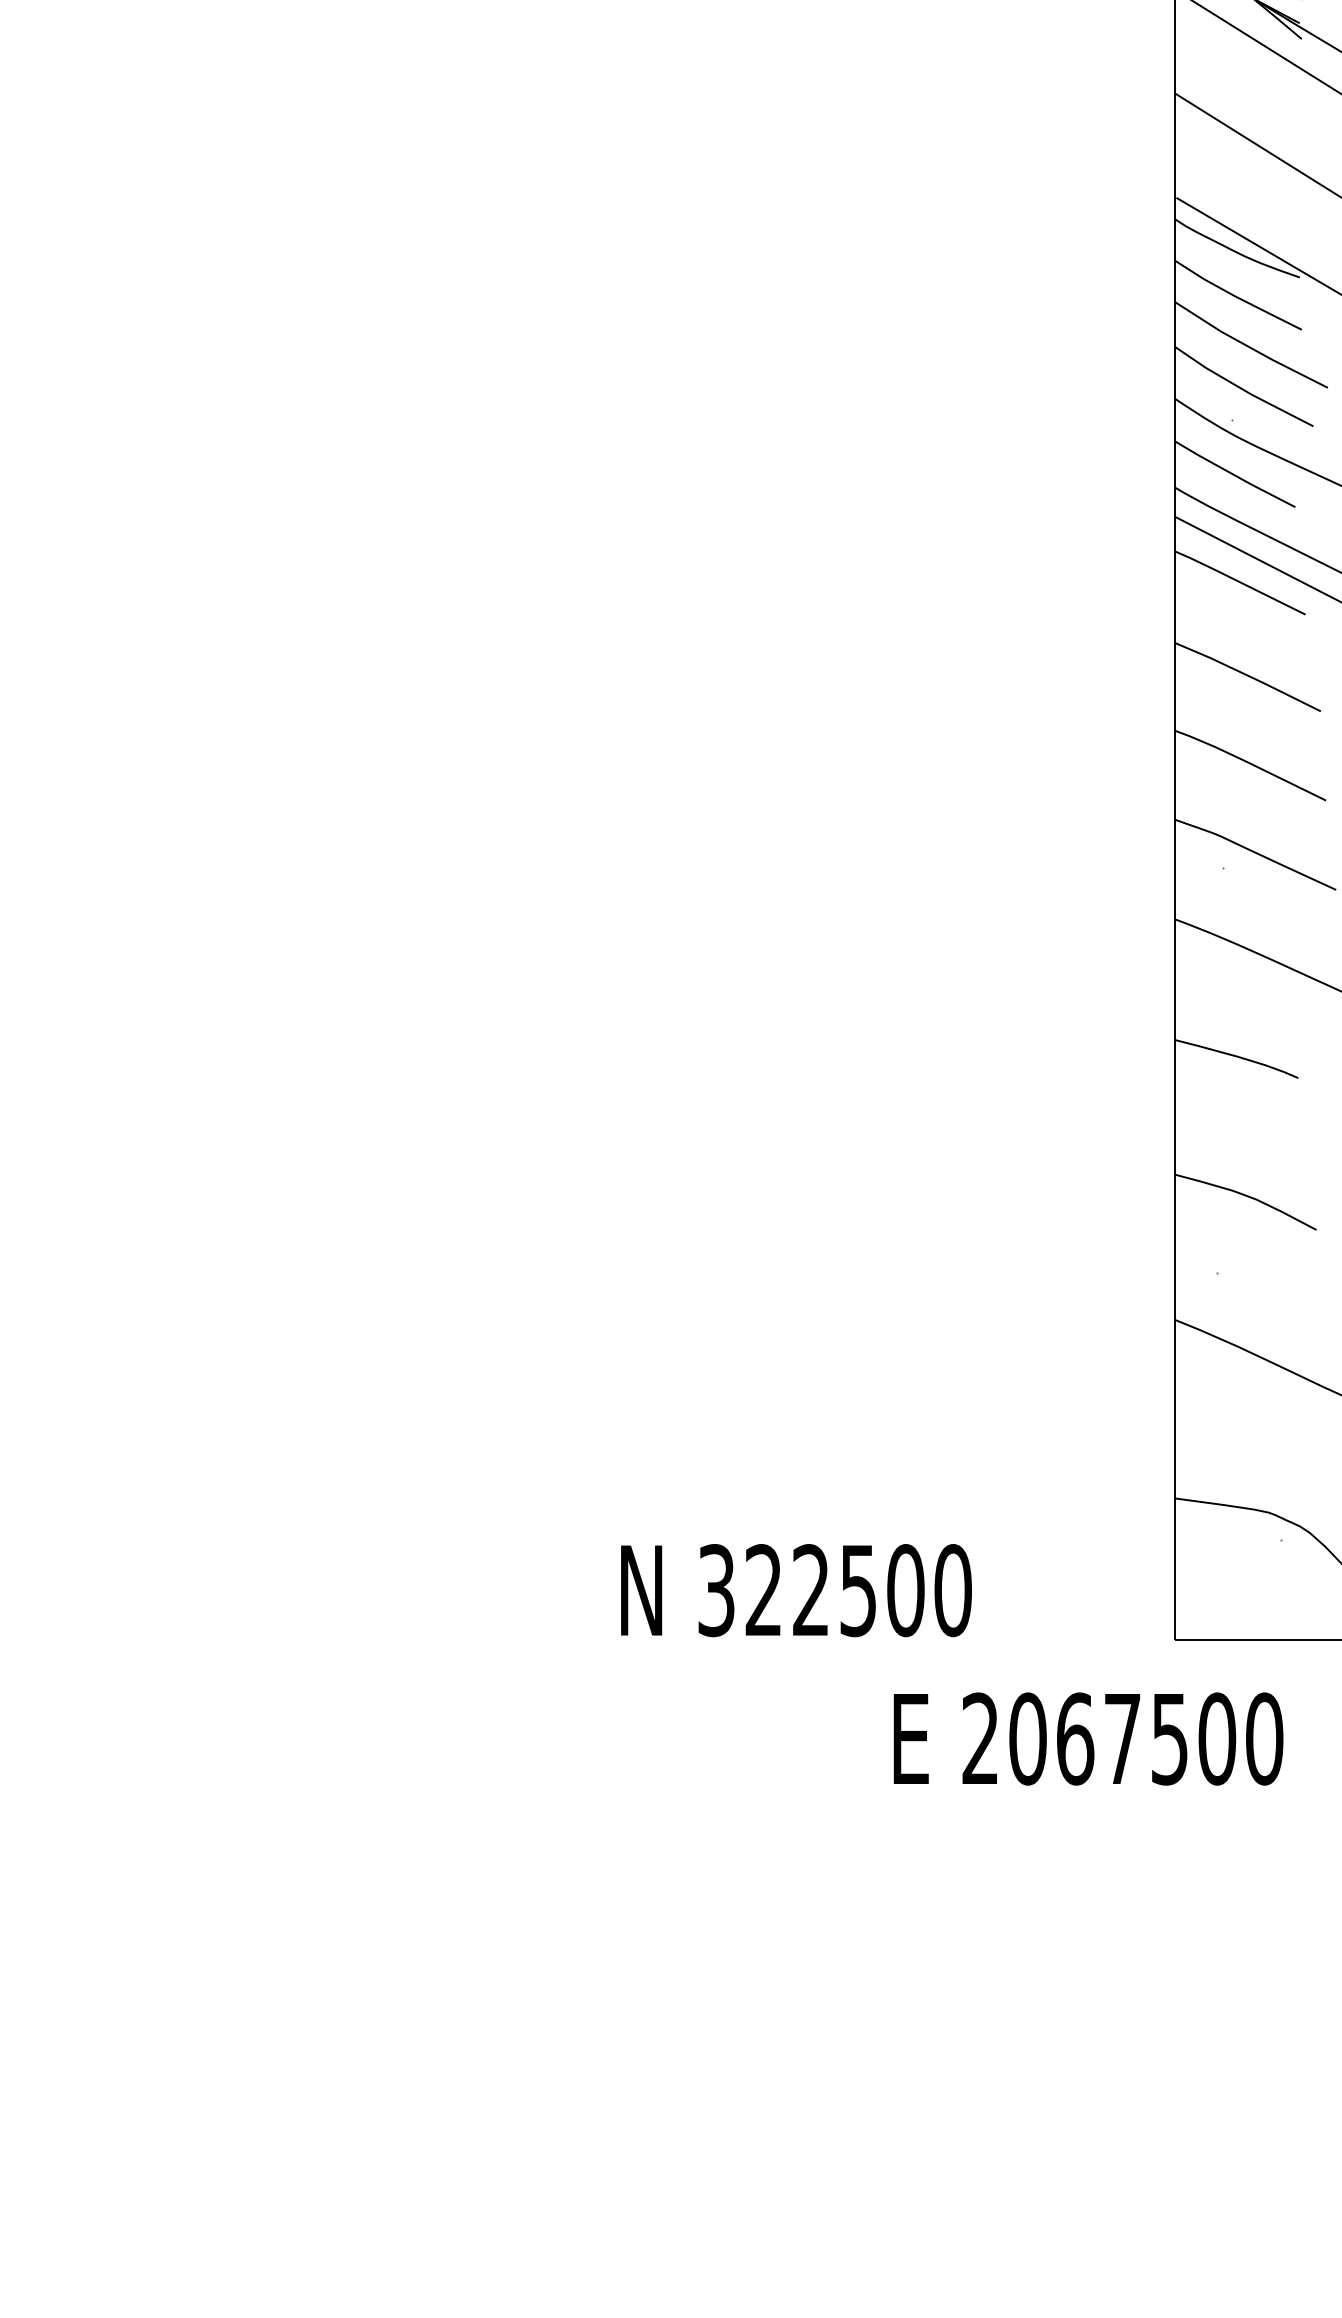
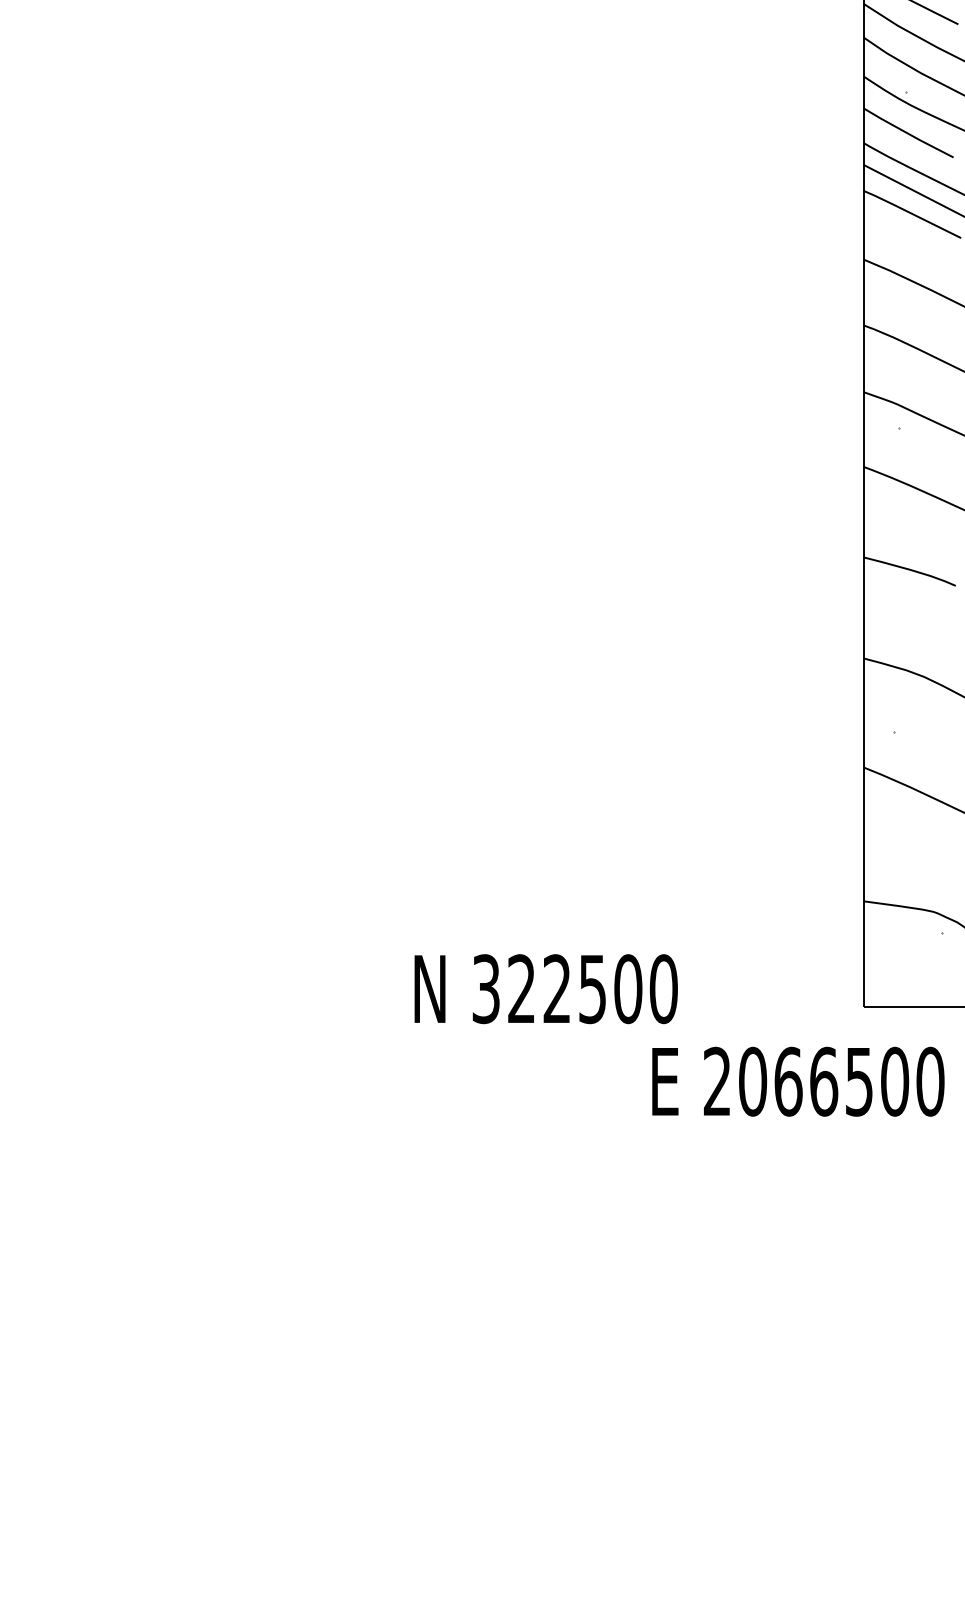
text: (796, 1590) -> (546, 989), moved
text: (1122, 1738) -> (823, 1081), 2067500 -> 2066500

